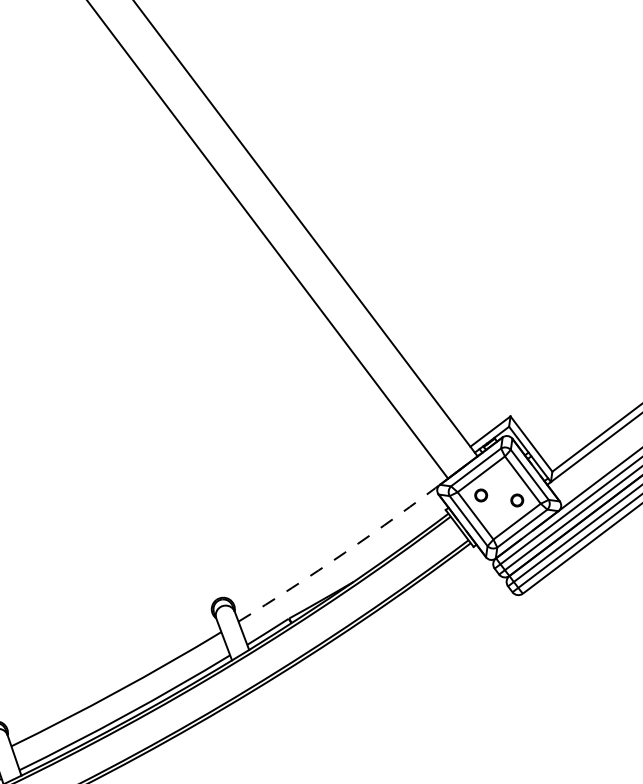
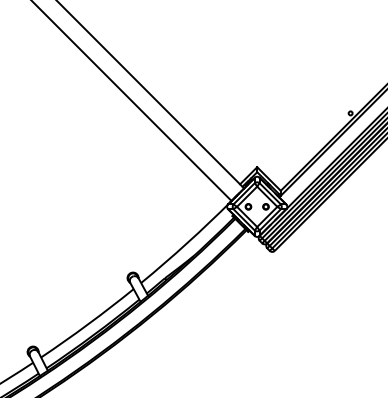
arc: (345, 553) -> (187, 243), dashed -> solid

